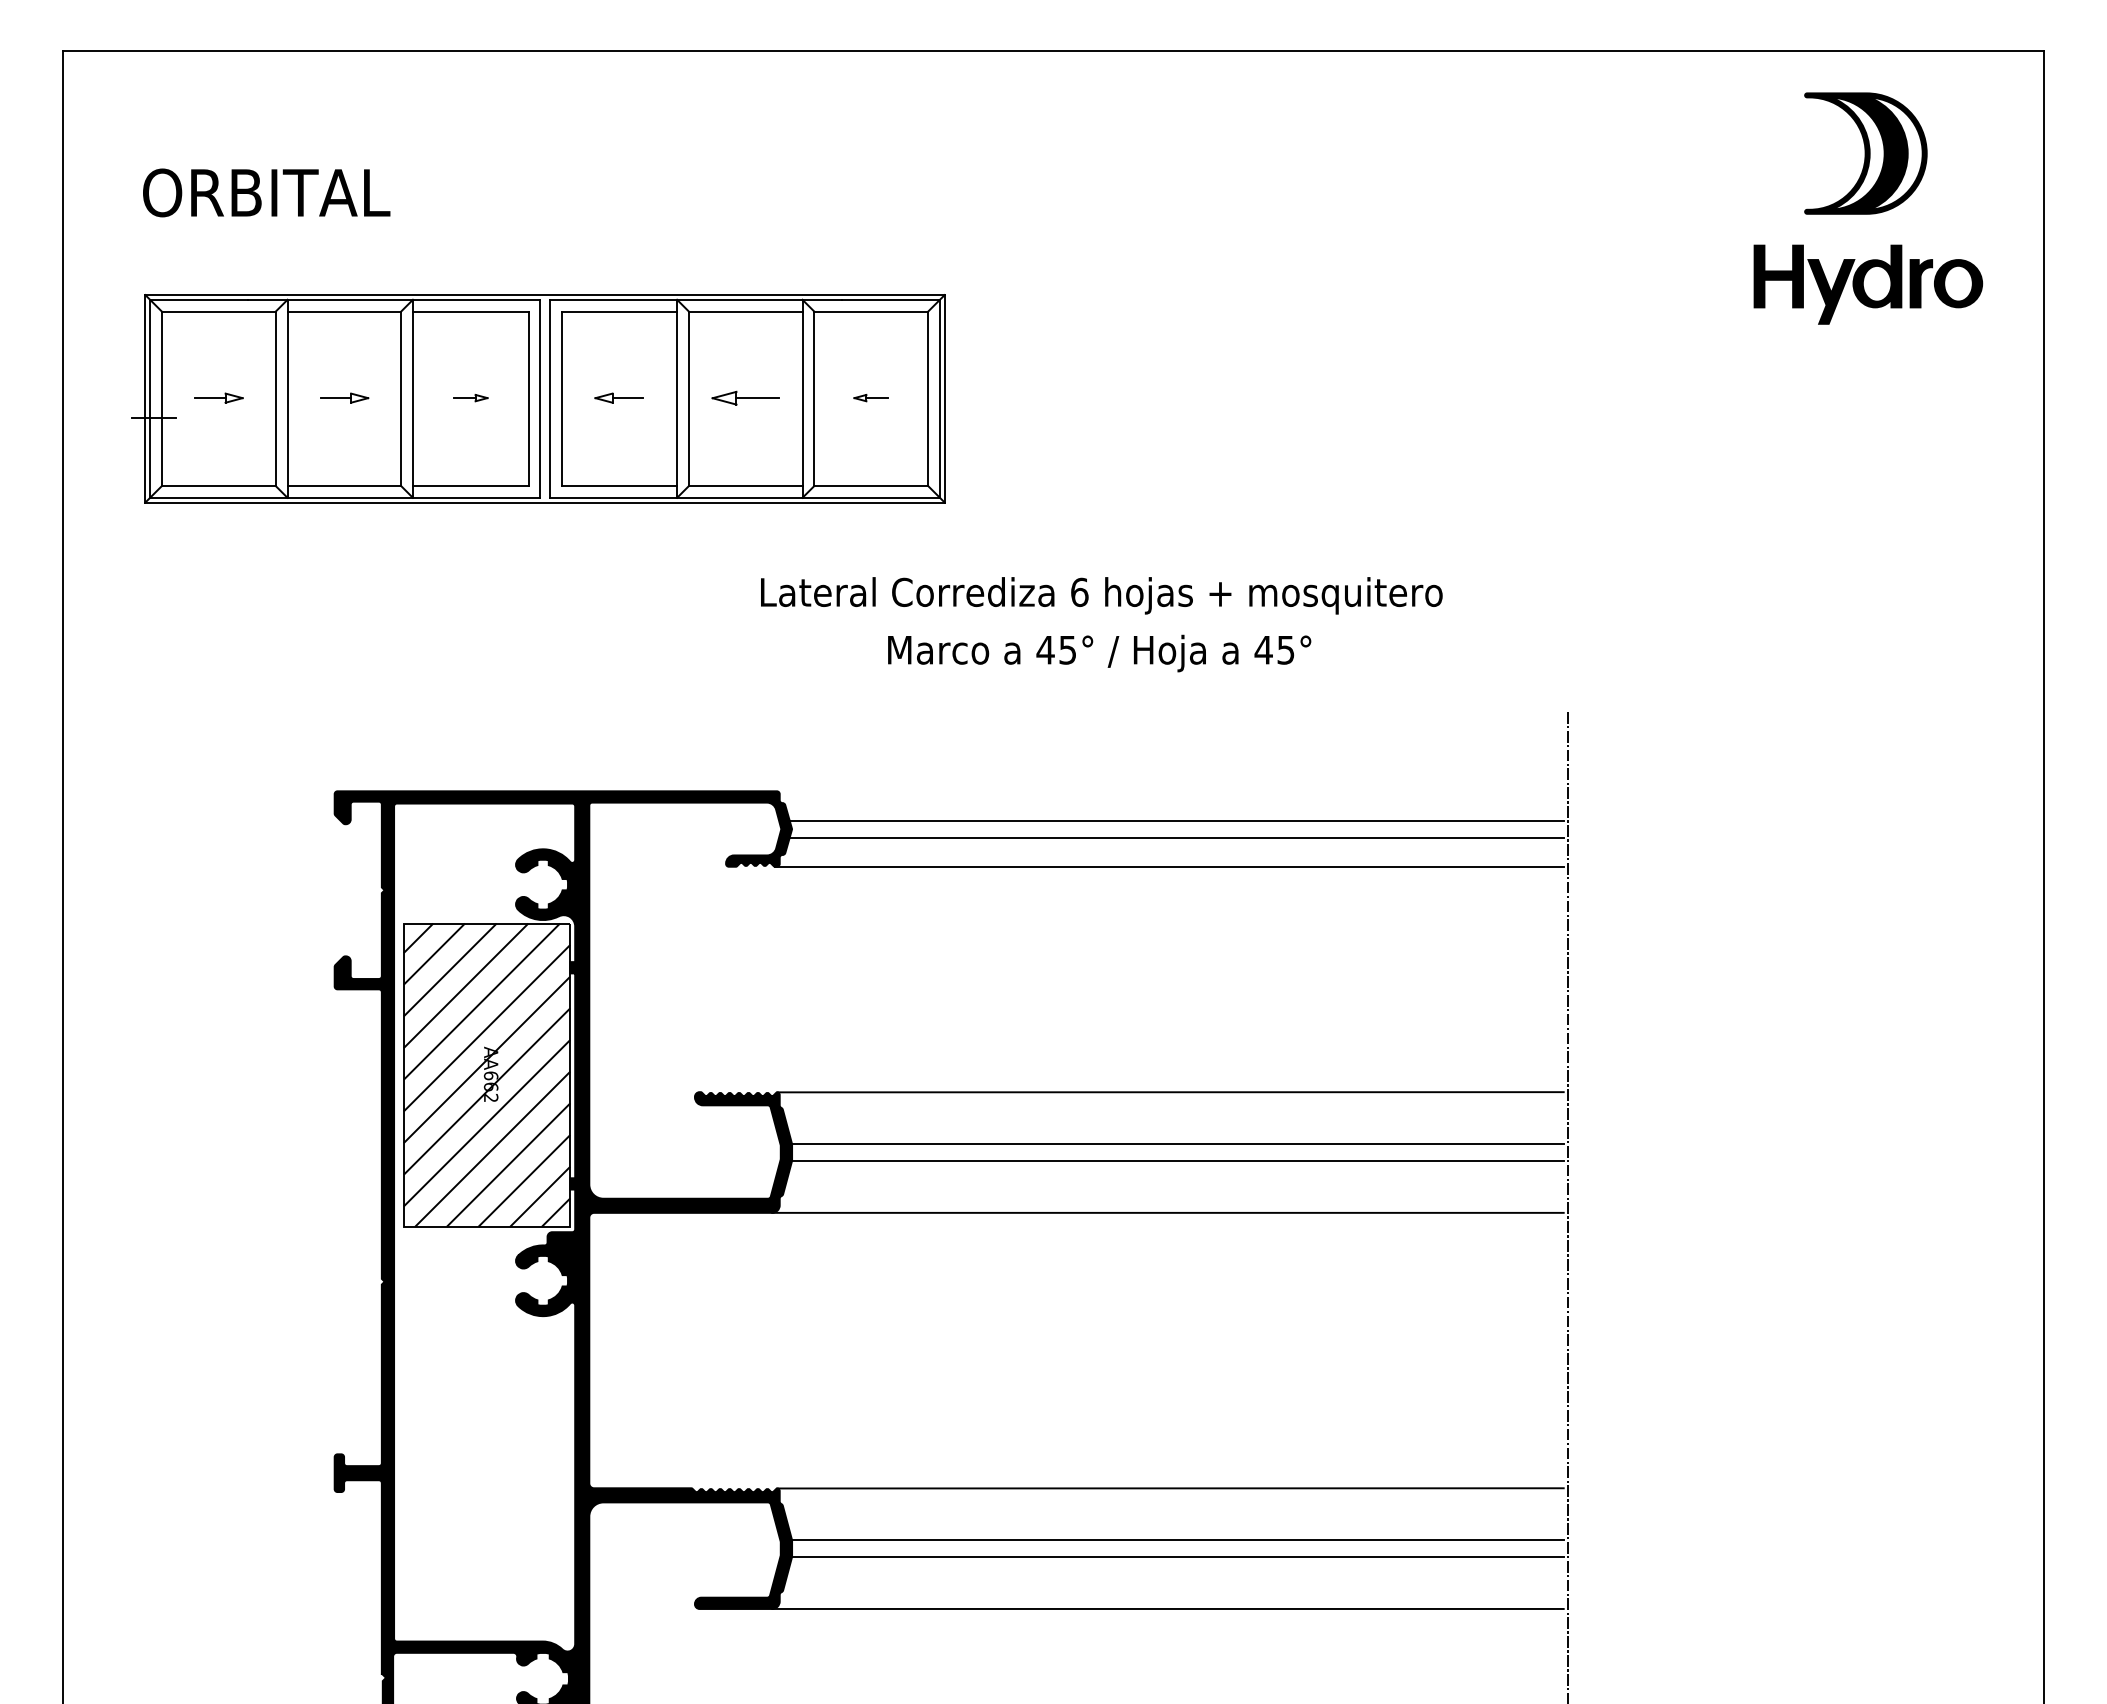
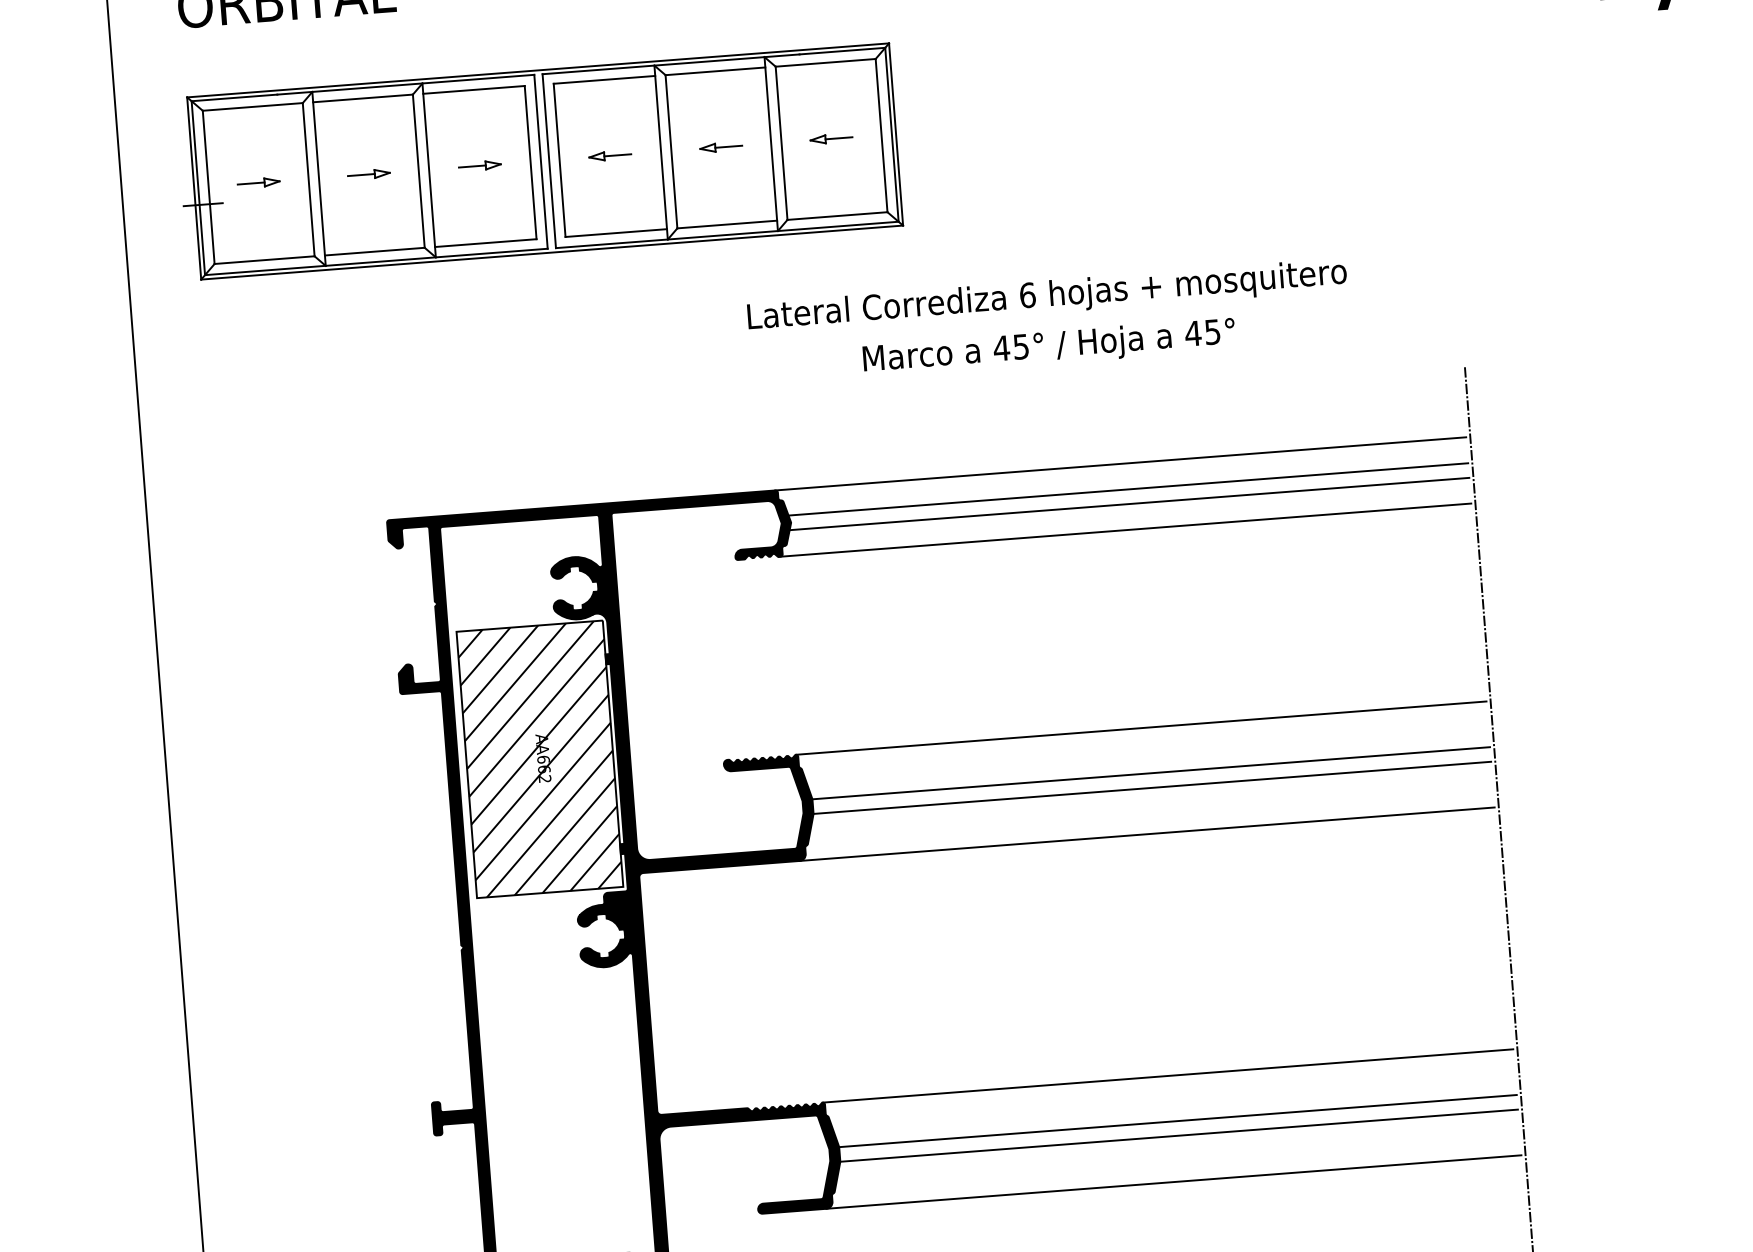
part: (470, 397) -> (479, 165), size x1.43
part: (744, 397) -> (720, 146), size x0.71
part: (870, 397) -> (830, 138), size x1.43
line: (1169, 791) -> (1120, 464), added

